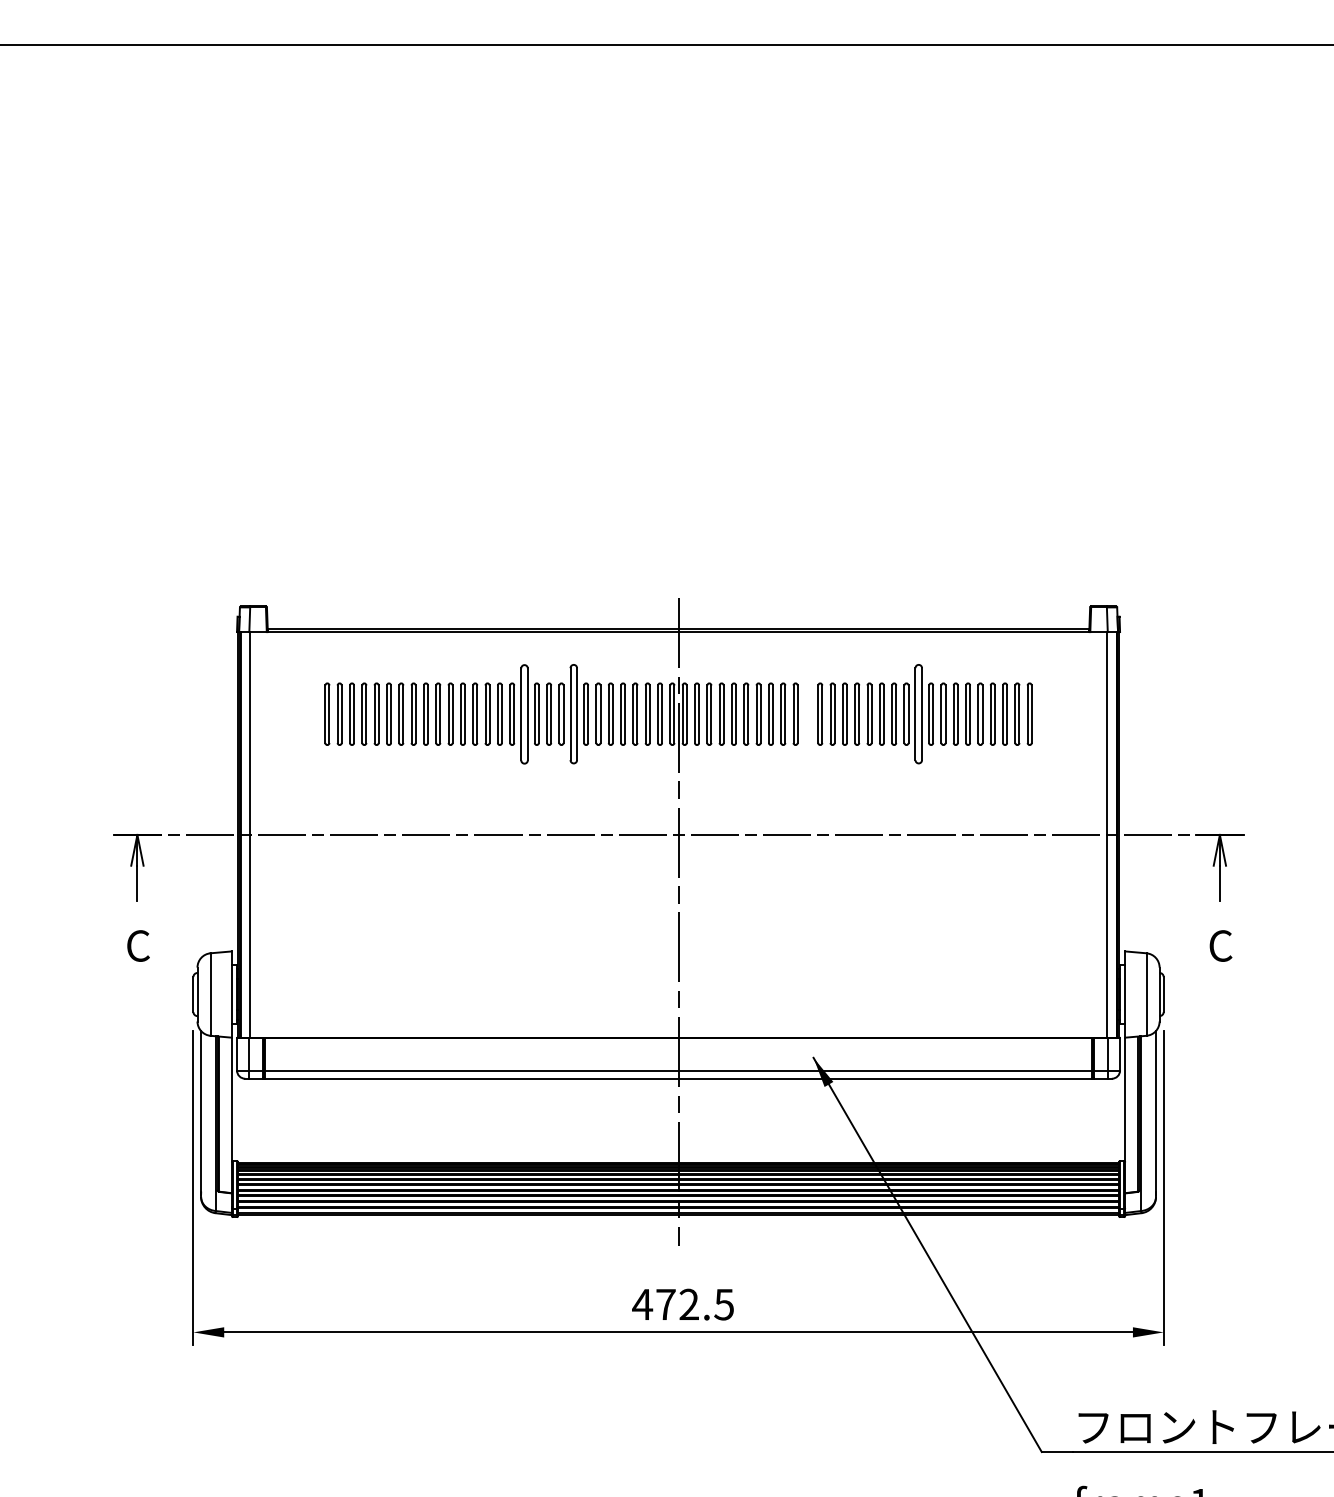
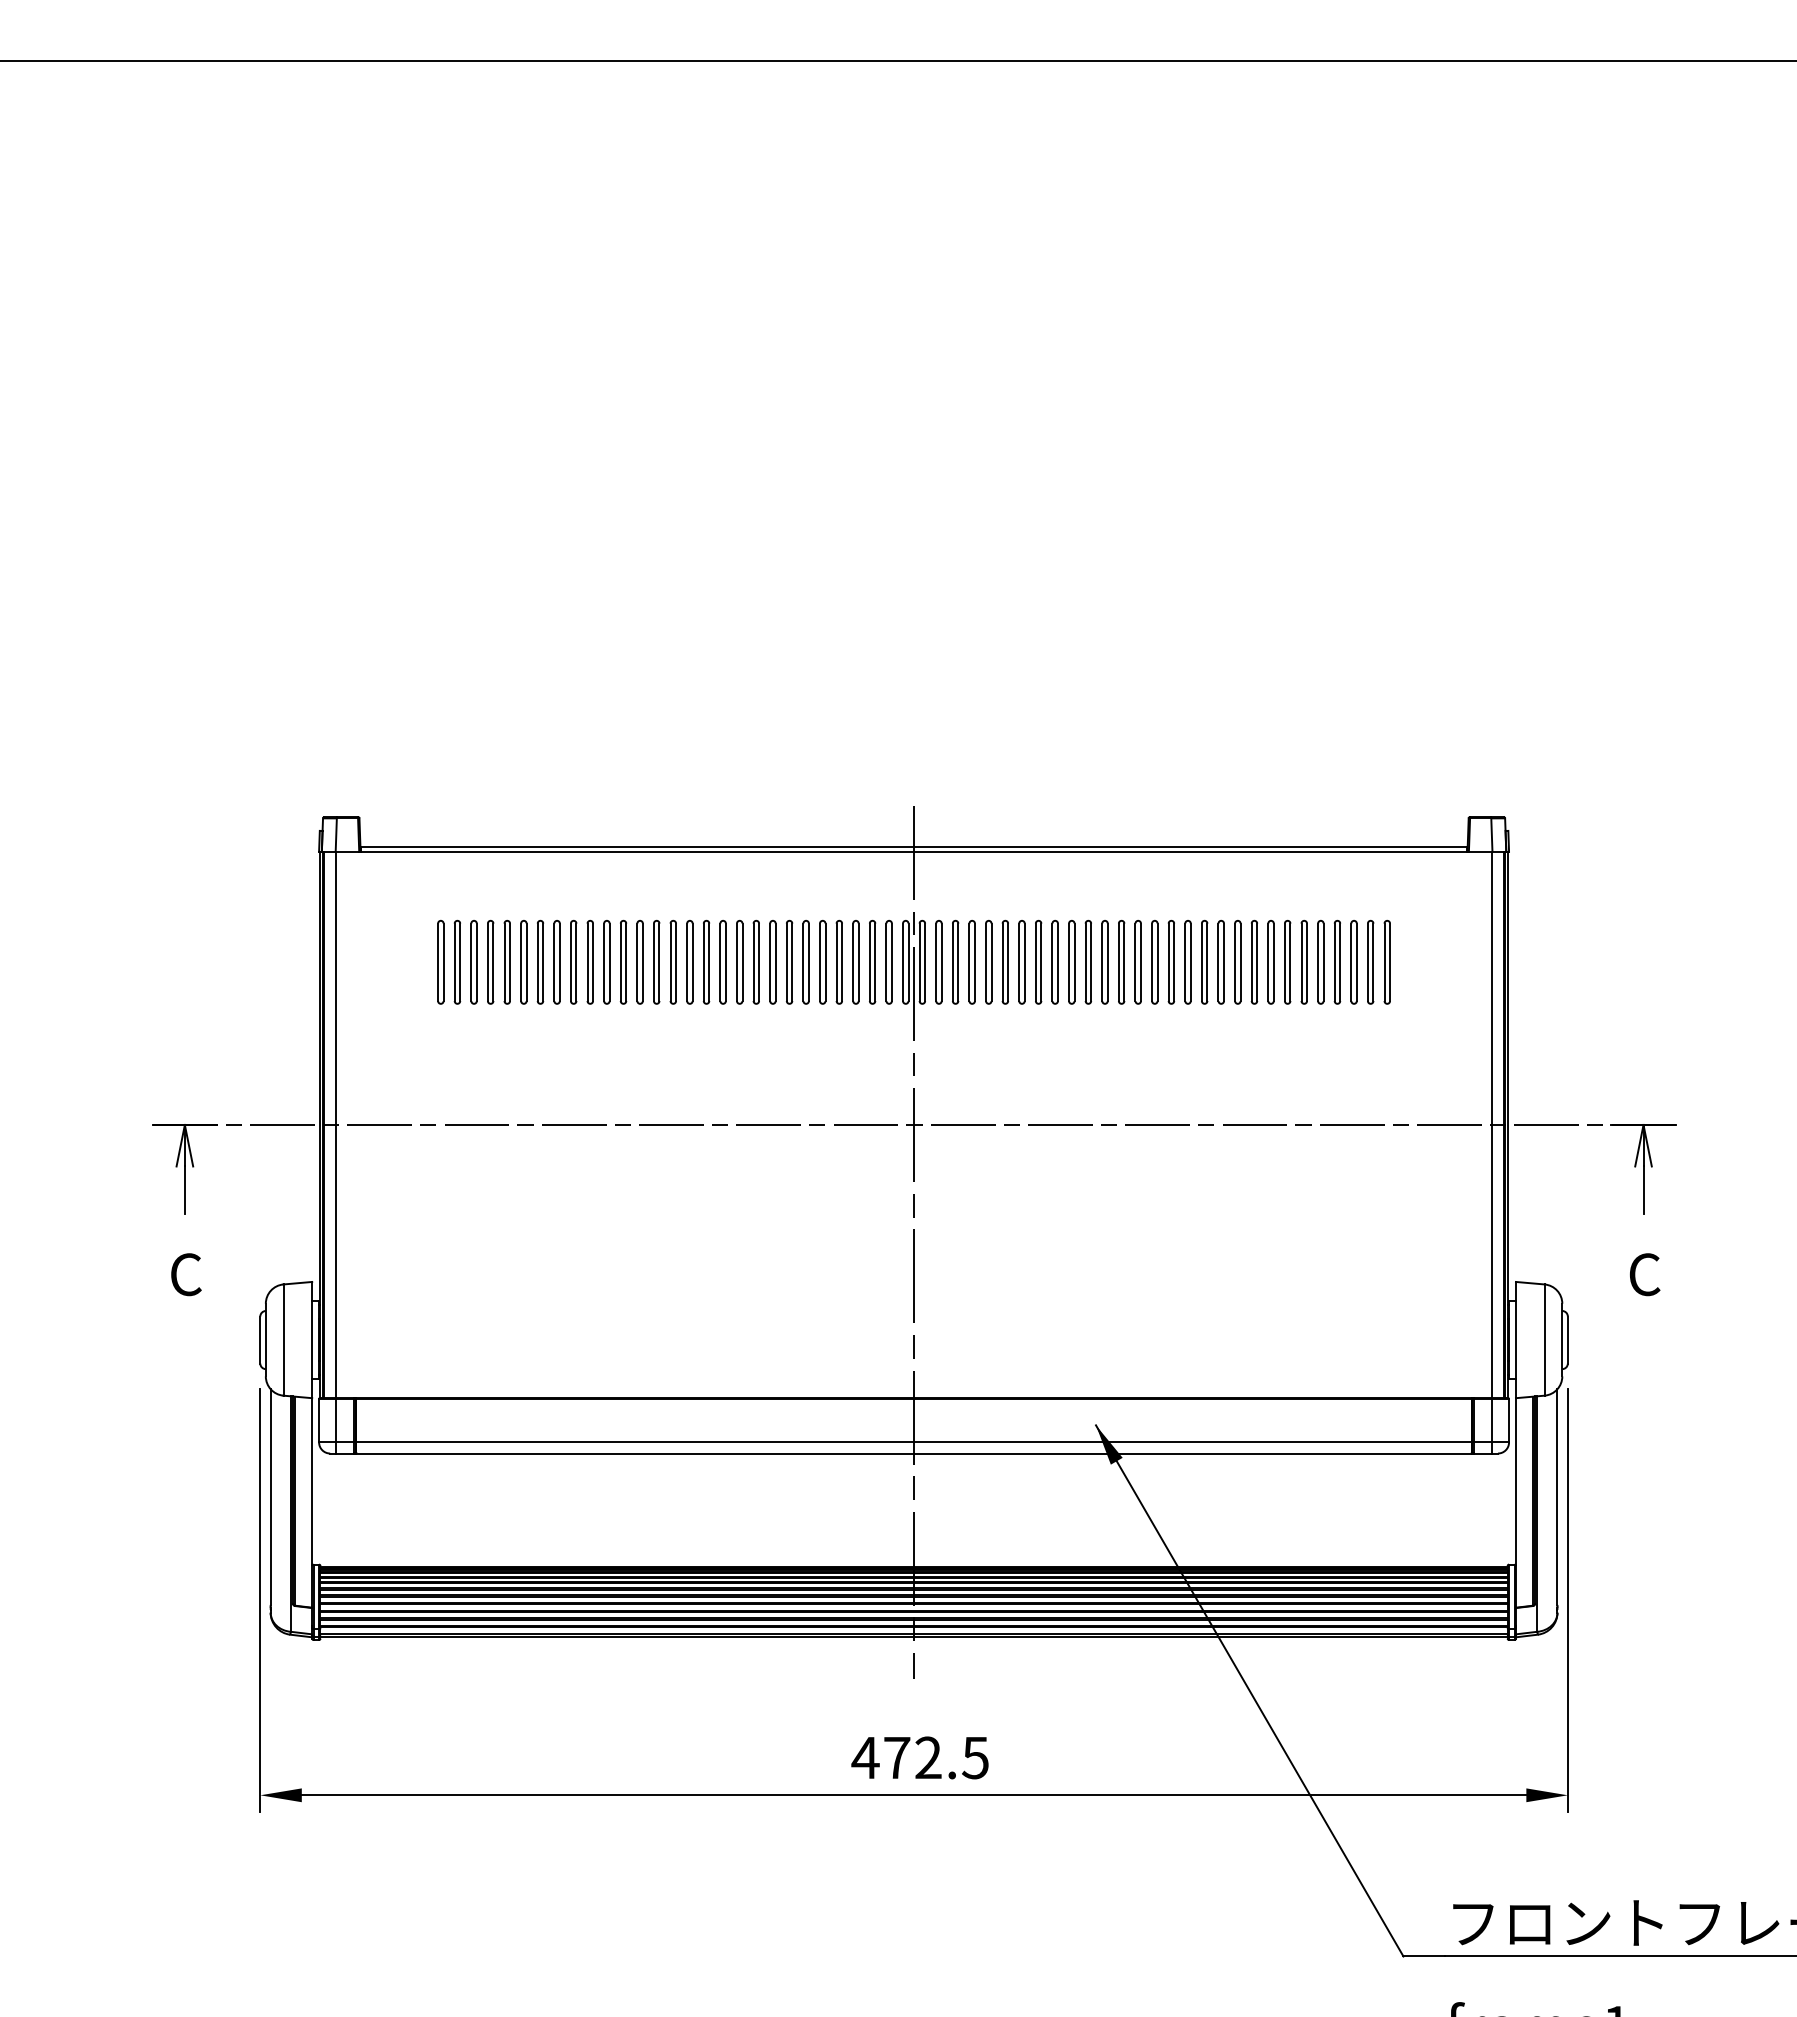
part: (524, 713) -> (706, 961), size x0.62
part: (807, 713) -> (1087, 961), added
part: (573, 714) -> (772, 962), size x0.62
part: (918, 714) -> (1237, 962), size x0.62

